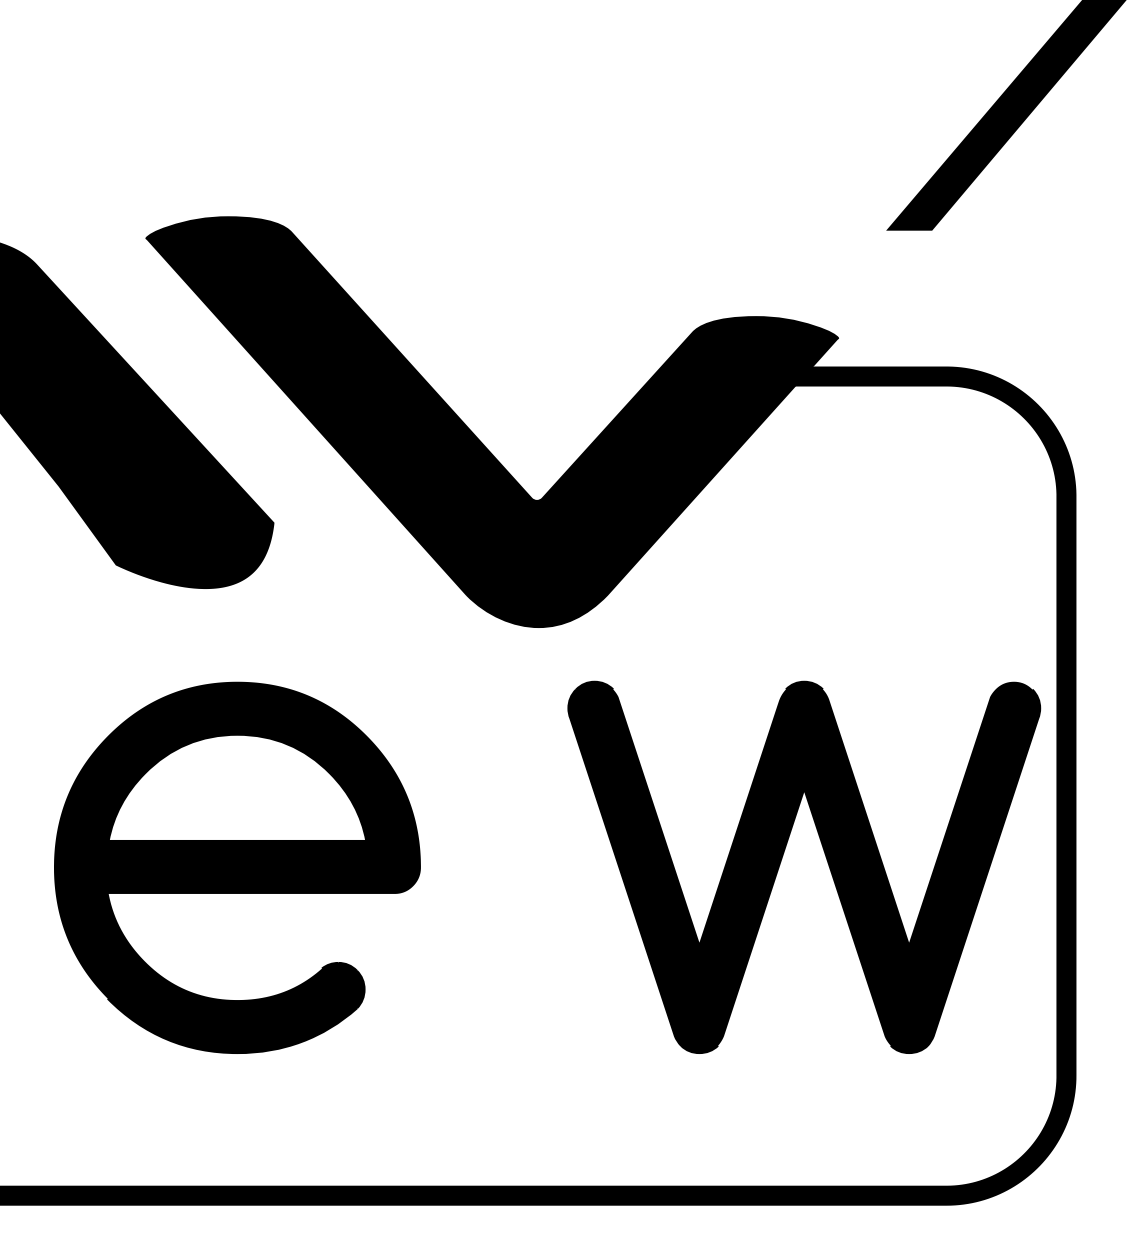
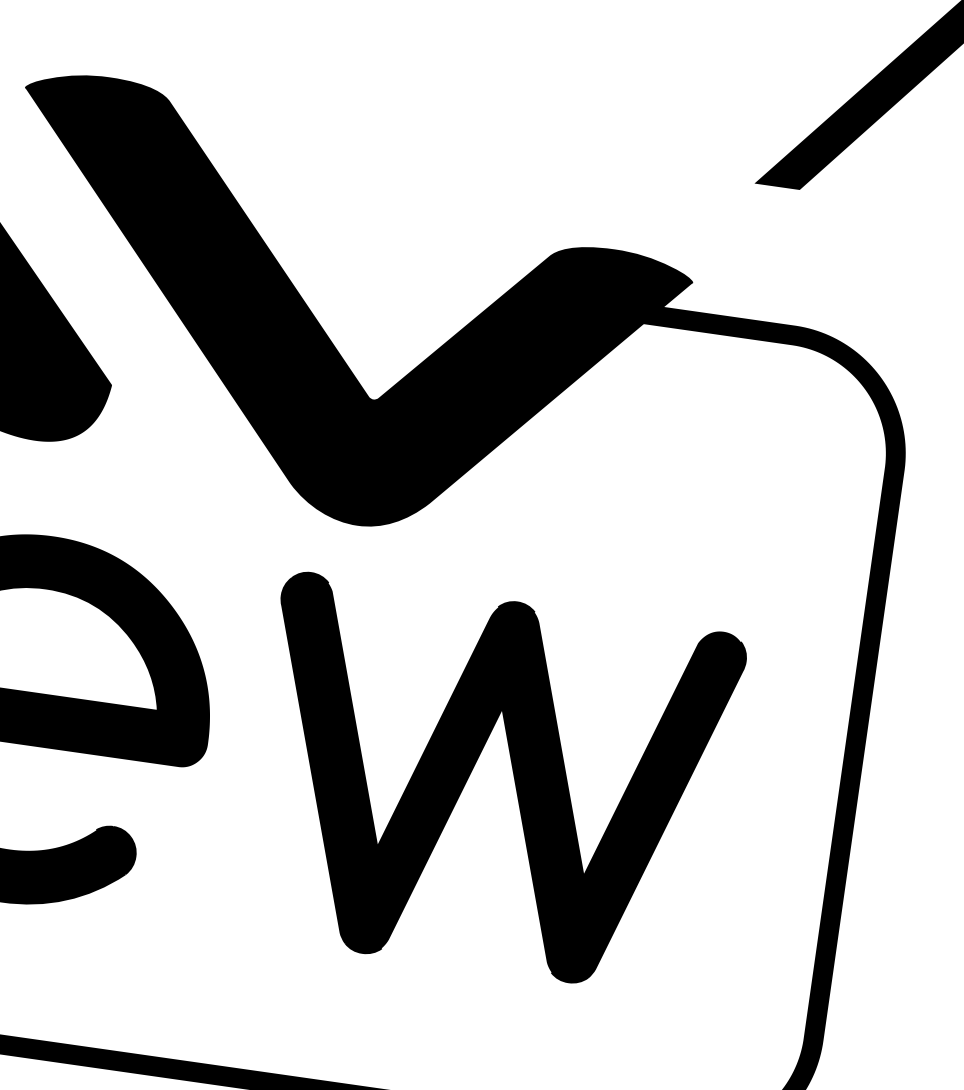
part: (826, 860) -> (514, 781), moved

